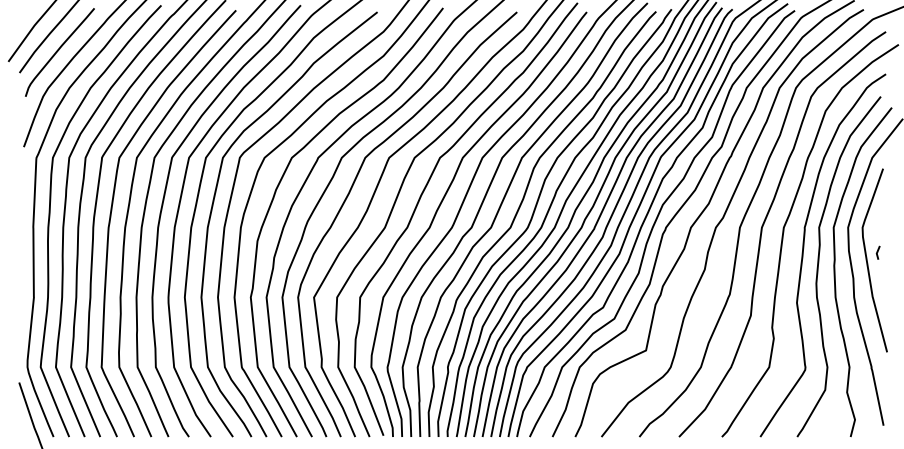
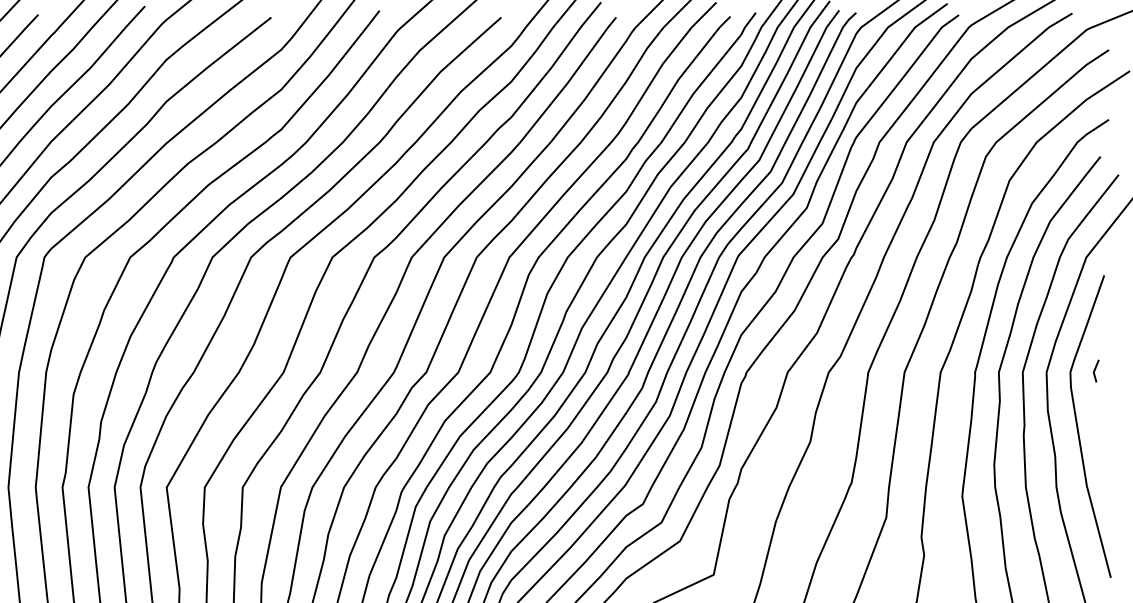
line: (877, 252) -> (1094, 370), moved

